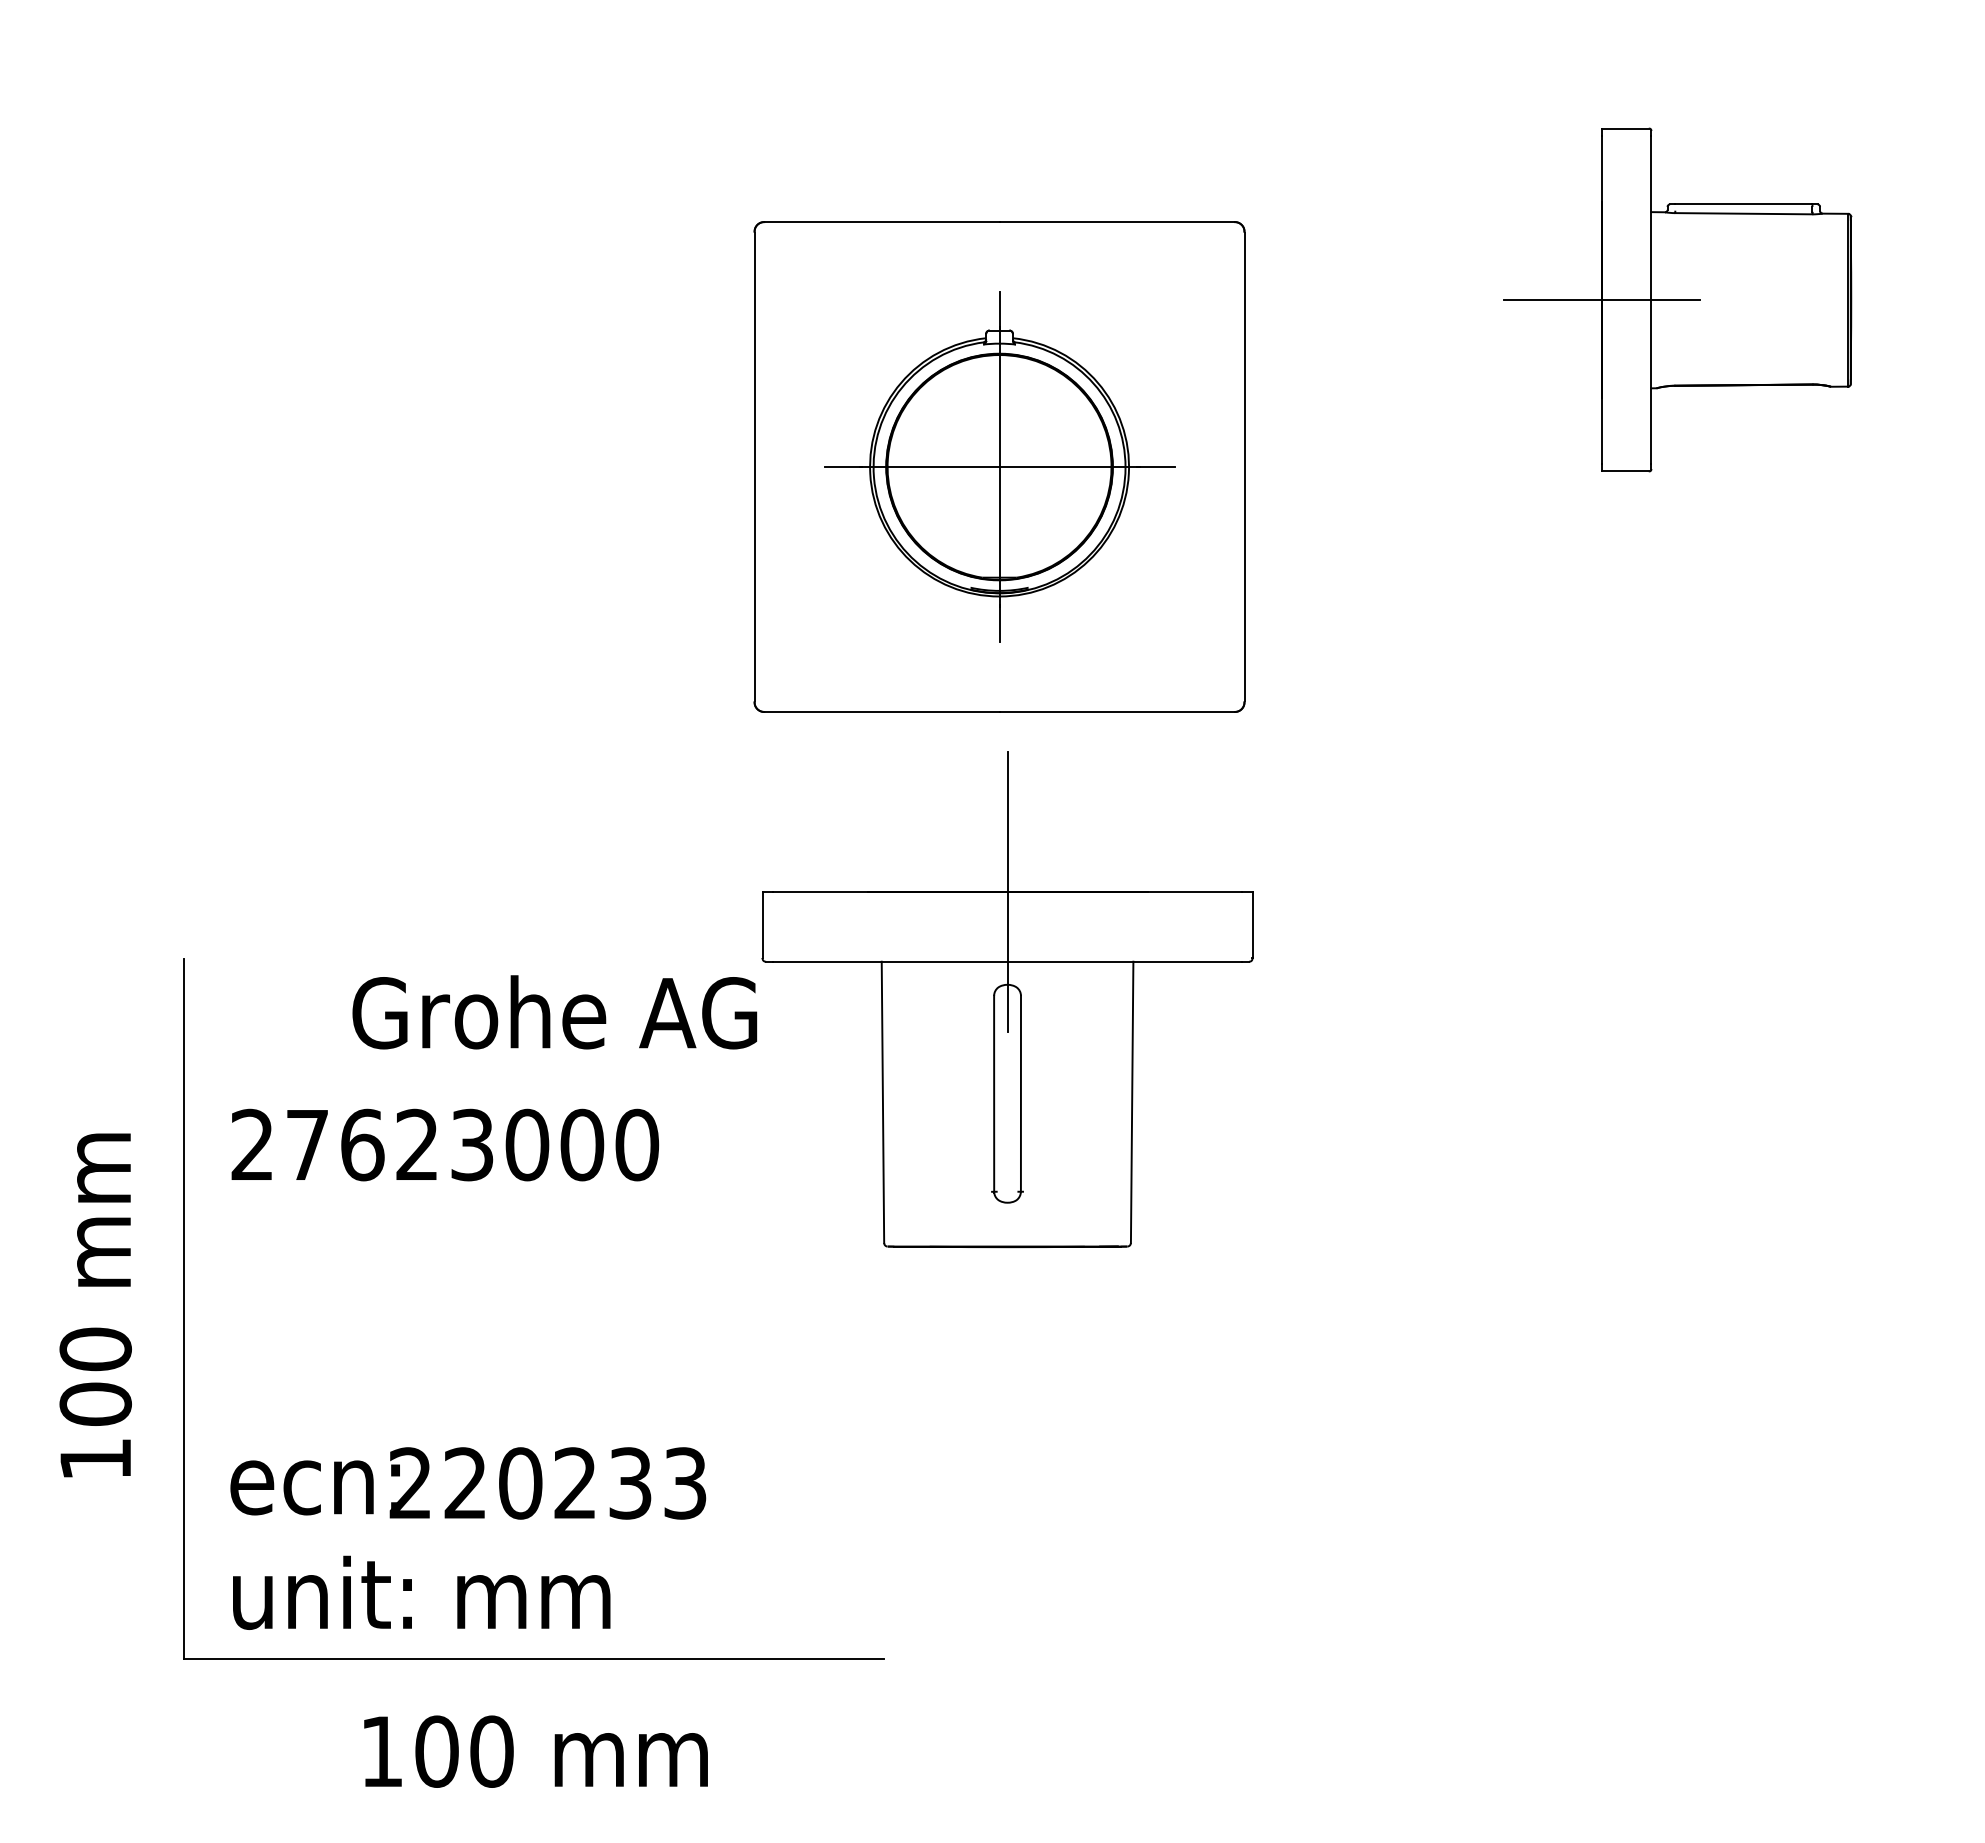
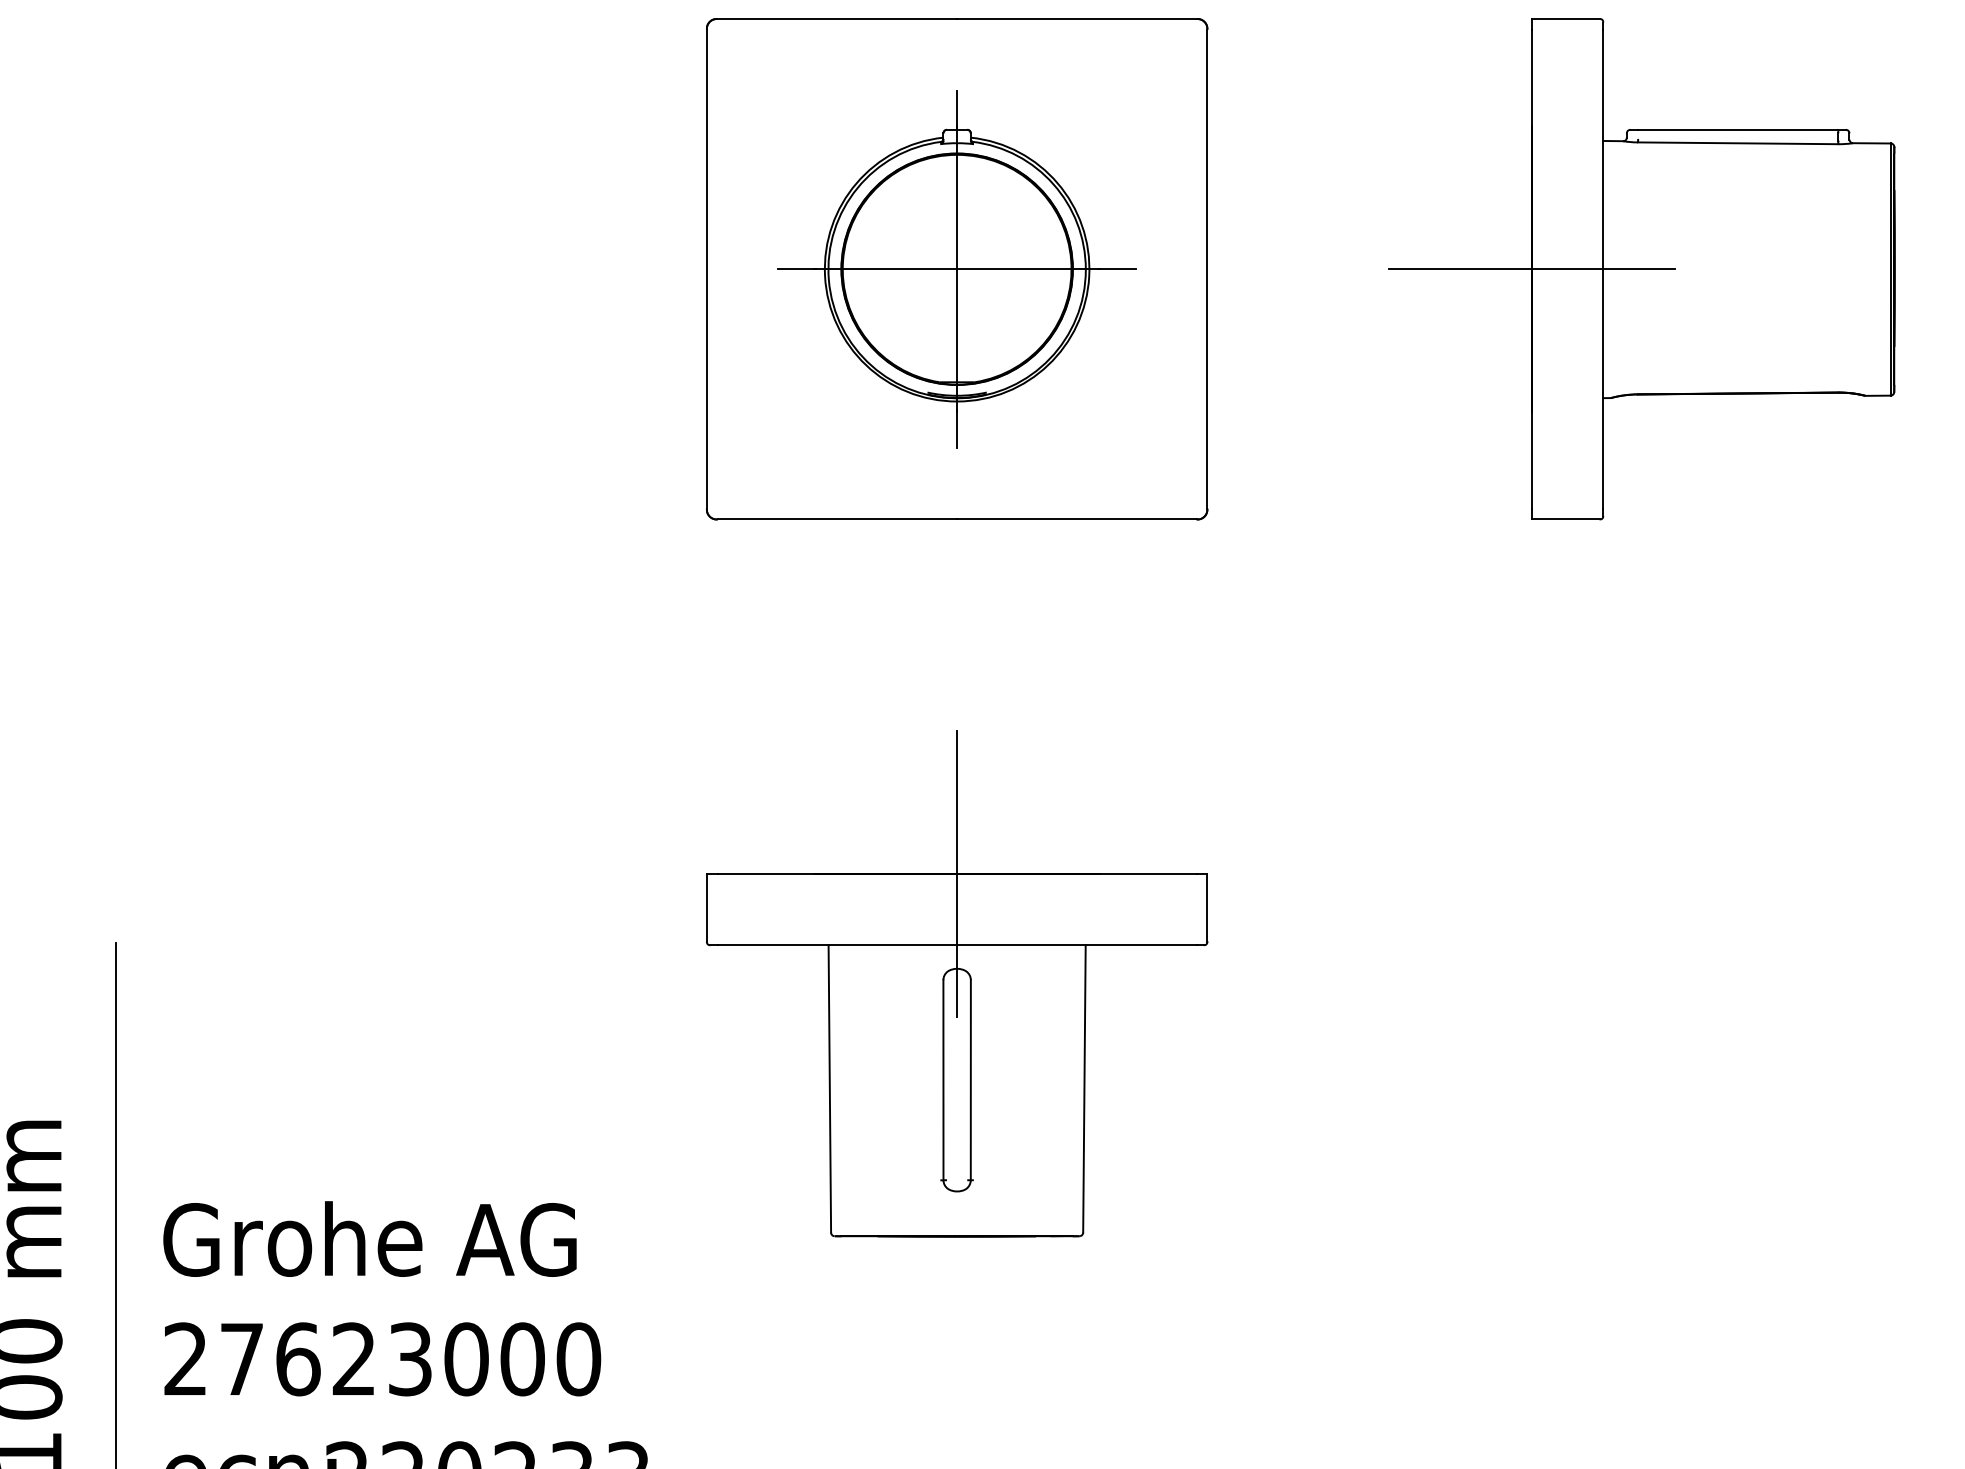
part: (1677, 299) -> (1641, 268), size x1.43
part: (999, 466) -> (957, 268), moved
text: (554, 1012) -> (369, 1239), moved
text: (445, 1144) -> (382, 1358), moved

